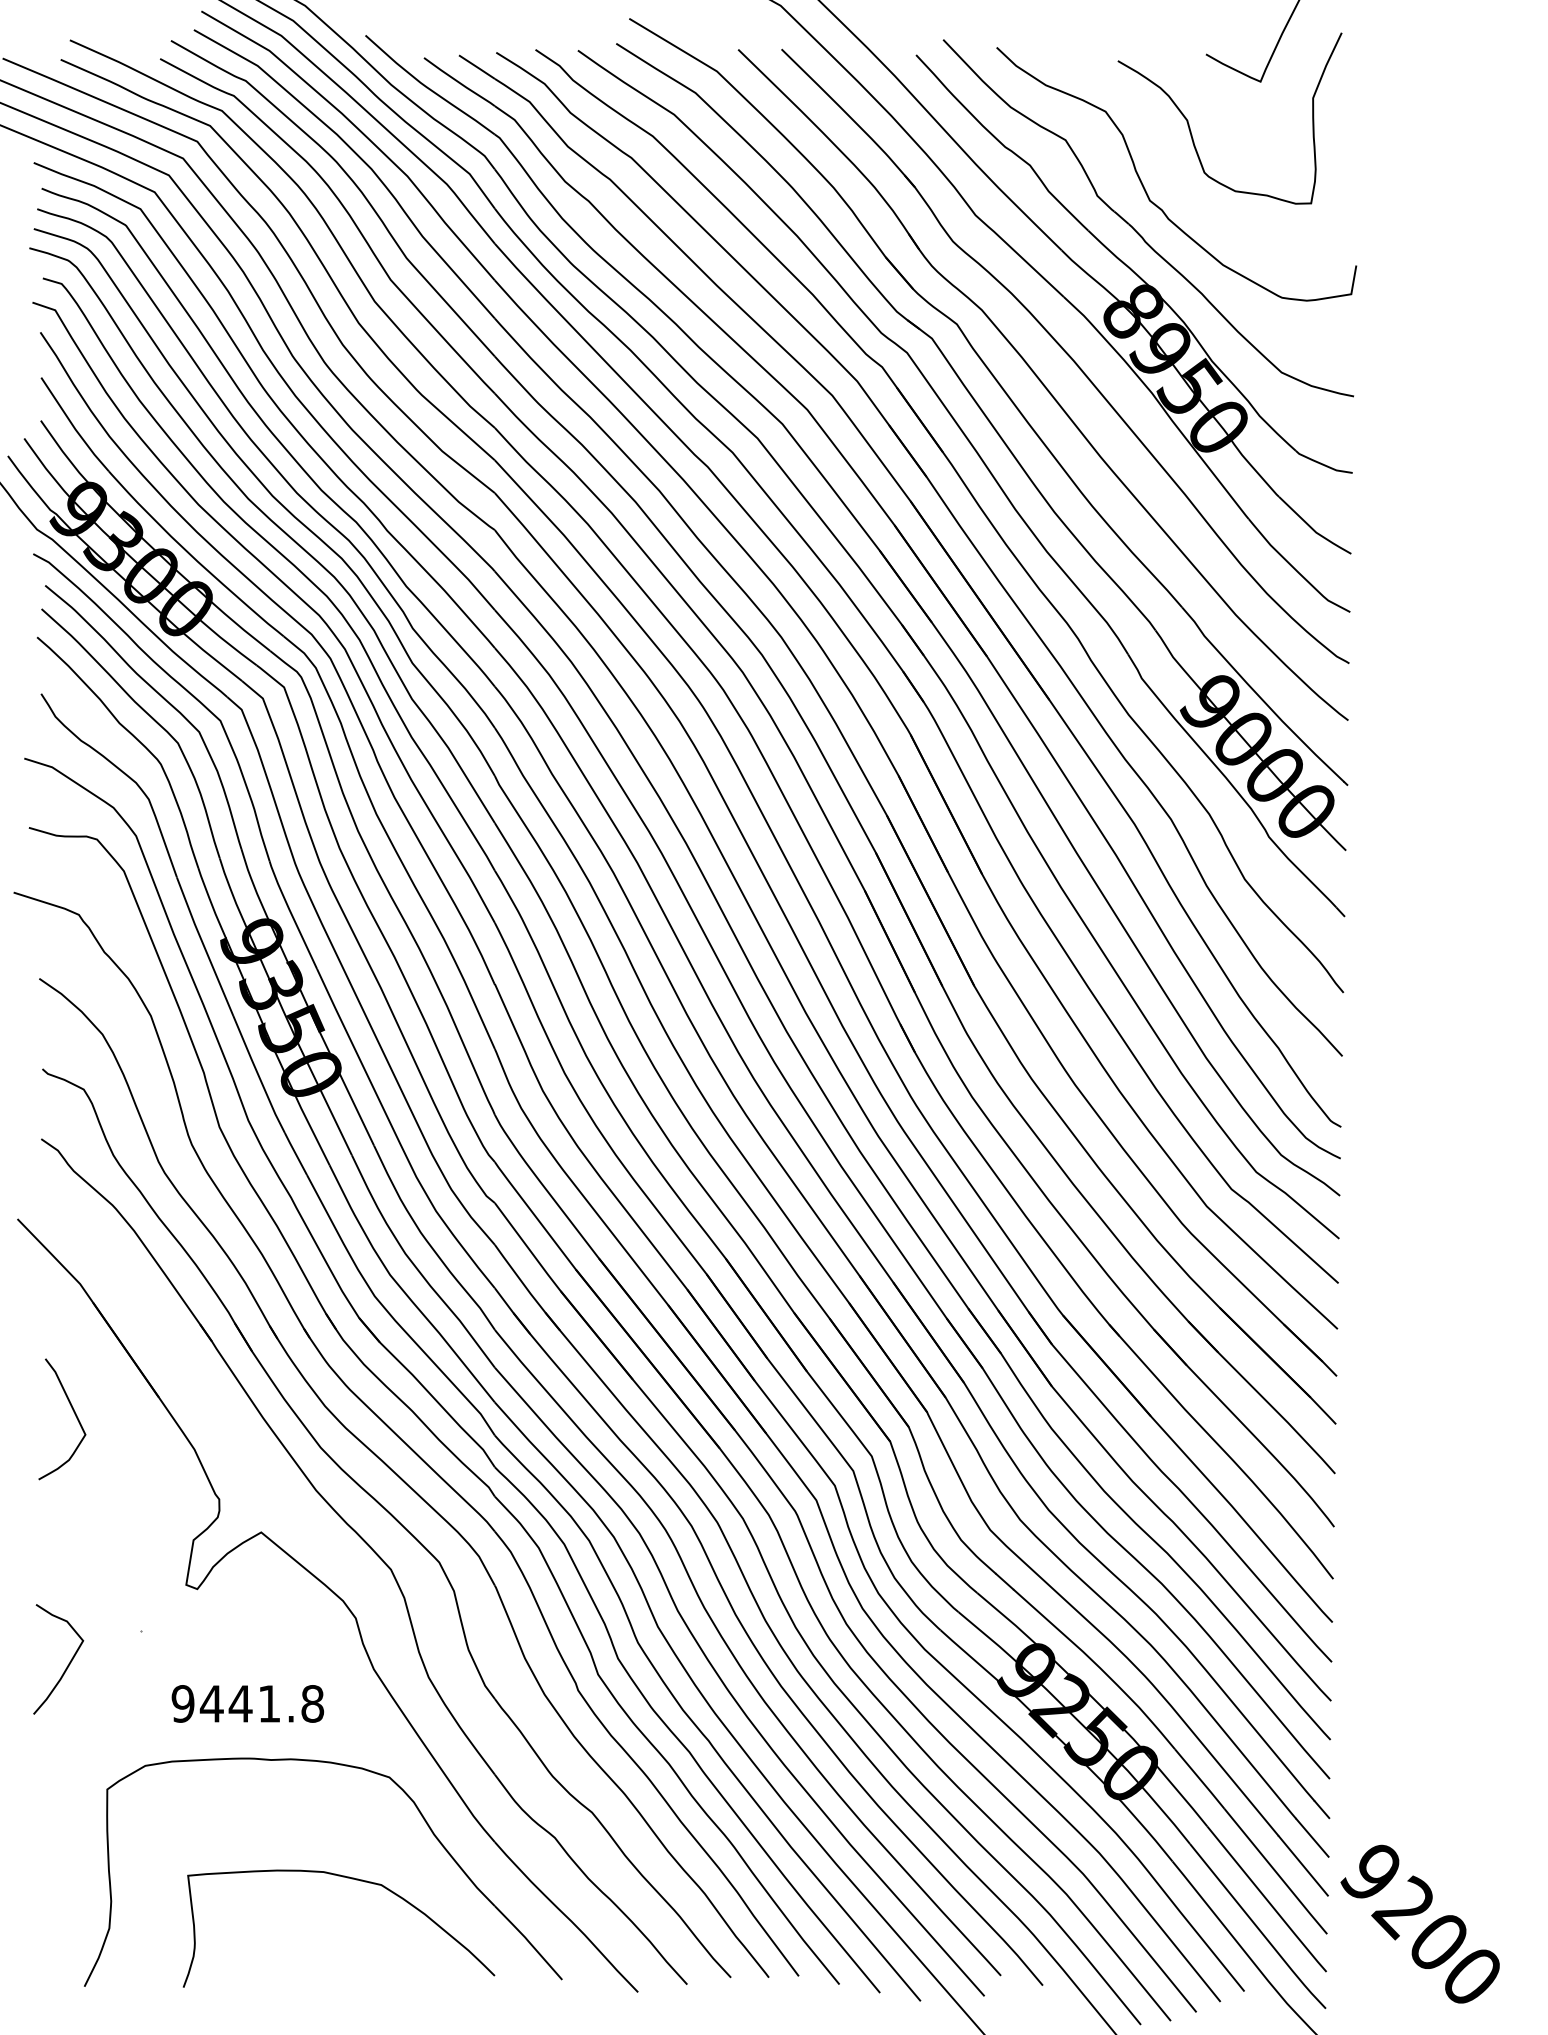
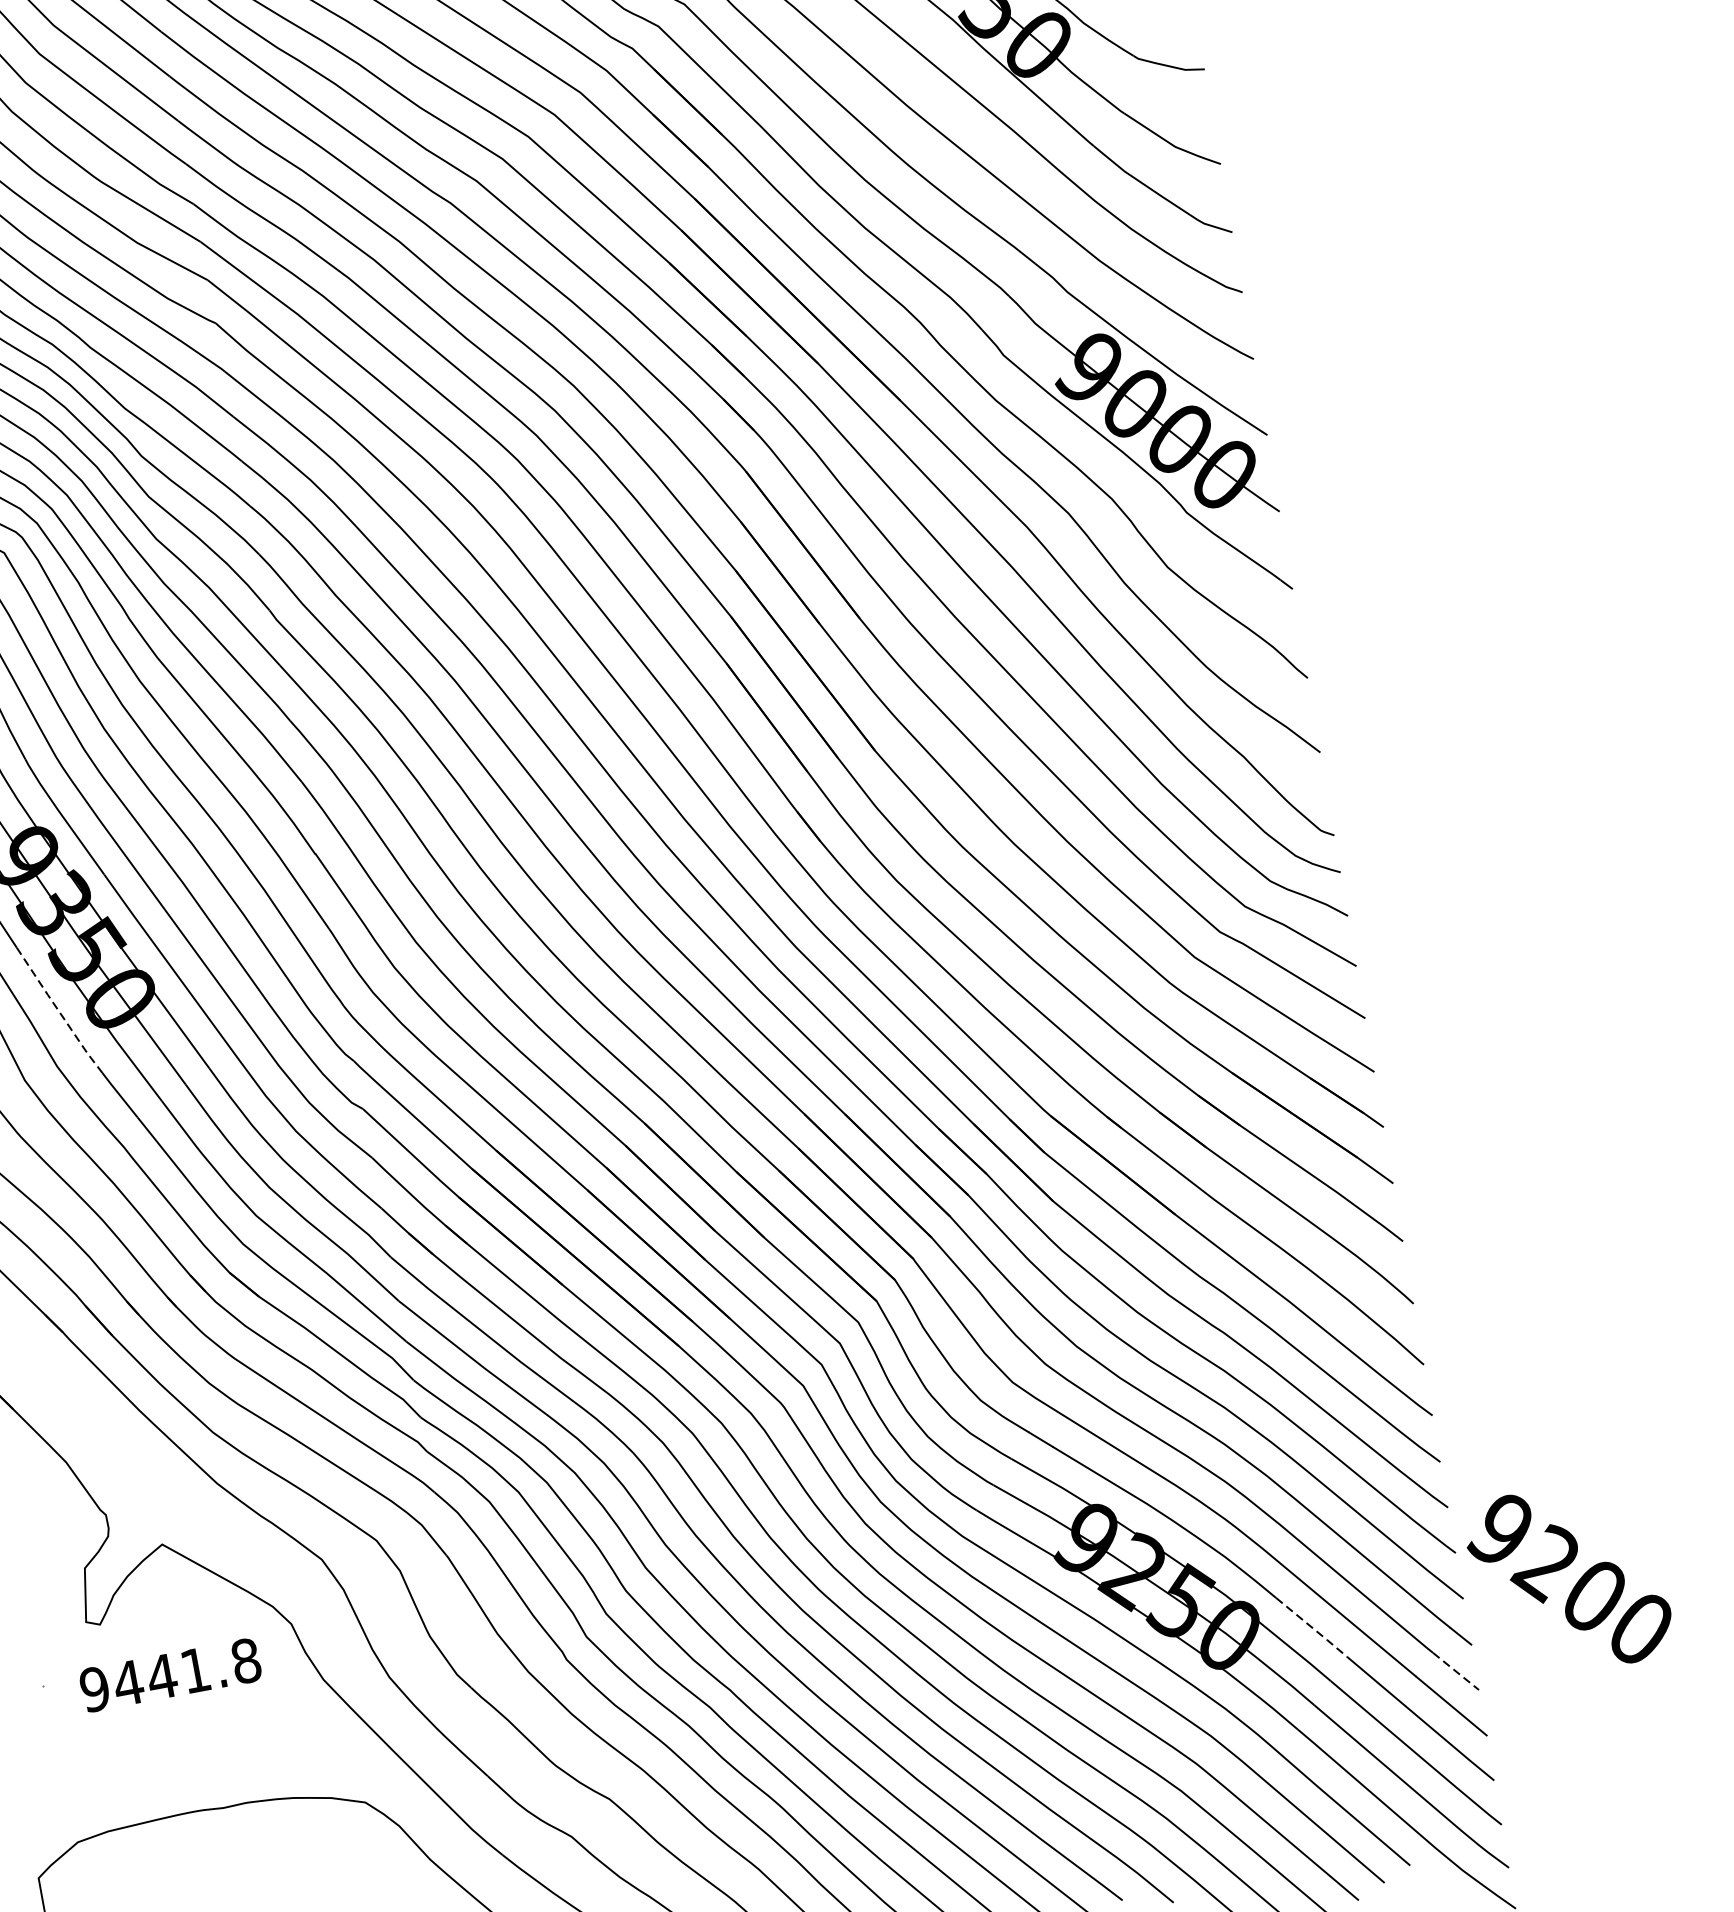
line: (258, 1075) -> (59, 1011), solid -> dashed
text: (247, 1703) -> (169, 1674), moved
line: (1200, 1779) -> (1312, 1627), solid -> dashed
line: (1312, 1837) -> (1455, 1670), solid -> dashed
text: (1419, 1923) -> (1568, 1578), moved

